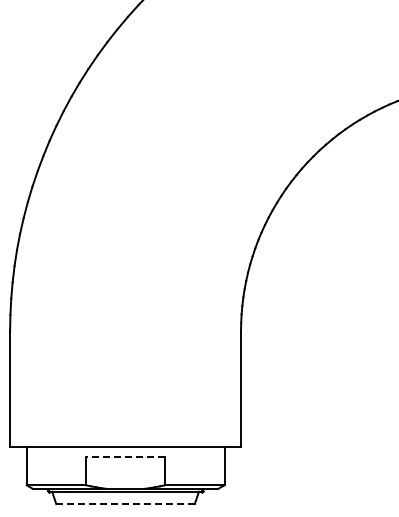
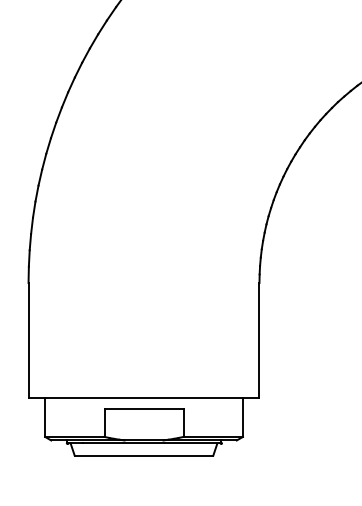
line: (125, 457) -> (143, 409), dashed -> solid
line: (125, 504) -> (143, 456), dashed -> solid

